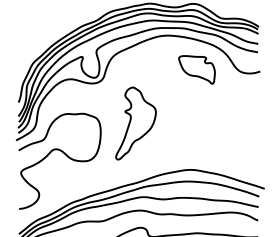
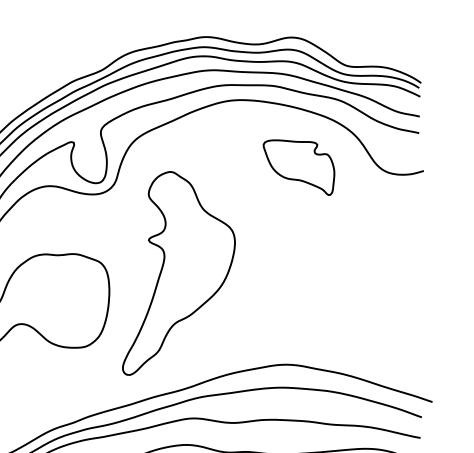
part: (135, 123) -> (177, 273), size x1.43

